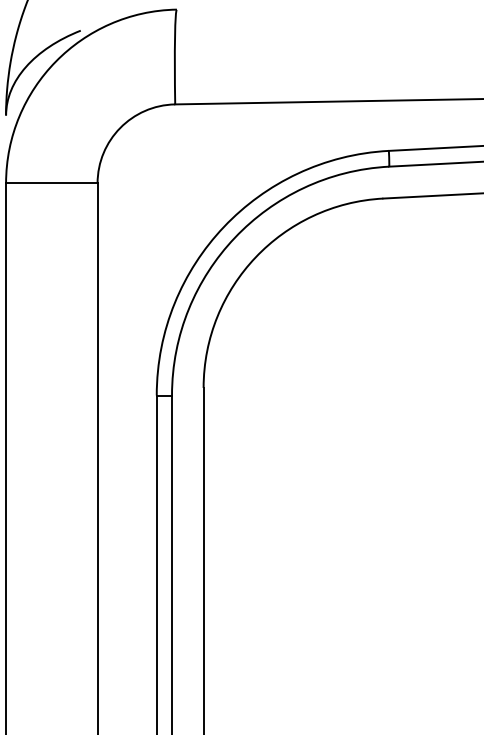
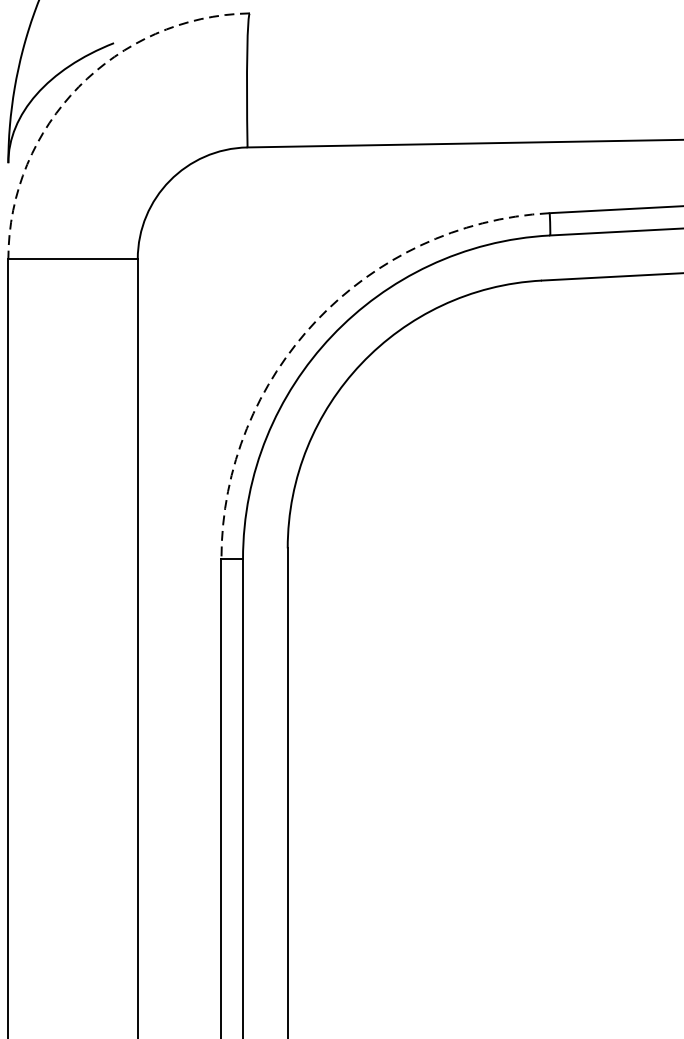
arc: (55, 61) -> (78, 86), solid -> dashed
arc: (224, 226) -> (317, 320), solid -> dashed

